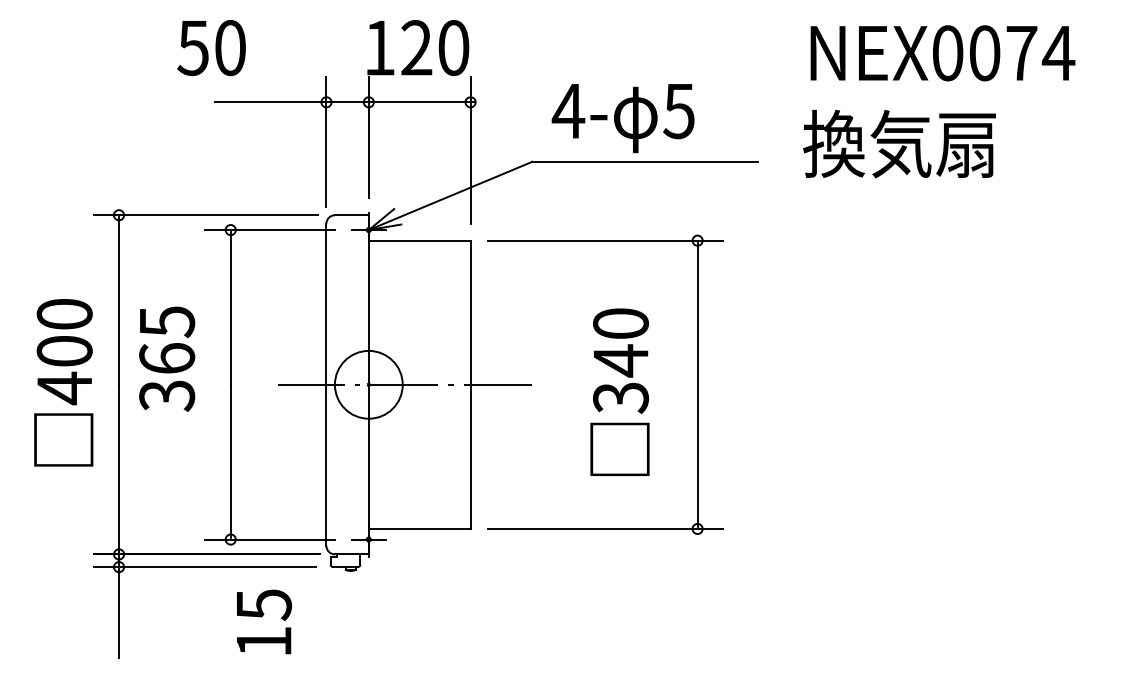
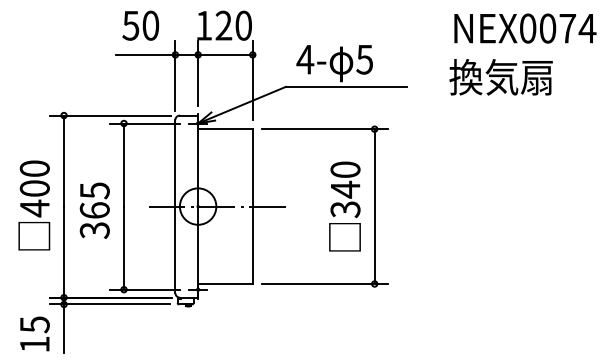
text: (211, 47) -> (140, 25), moved
text: (943, 53) -> (525, 28), moved
text: (898, 144) -> (500, 77), moved
text: (166, 358) -> (94, 210), moved
text: (619, 392) -> (344, 206), moved
text: (263, 621) -> (34, 333), moved

